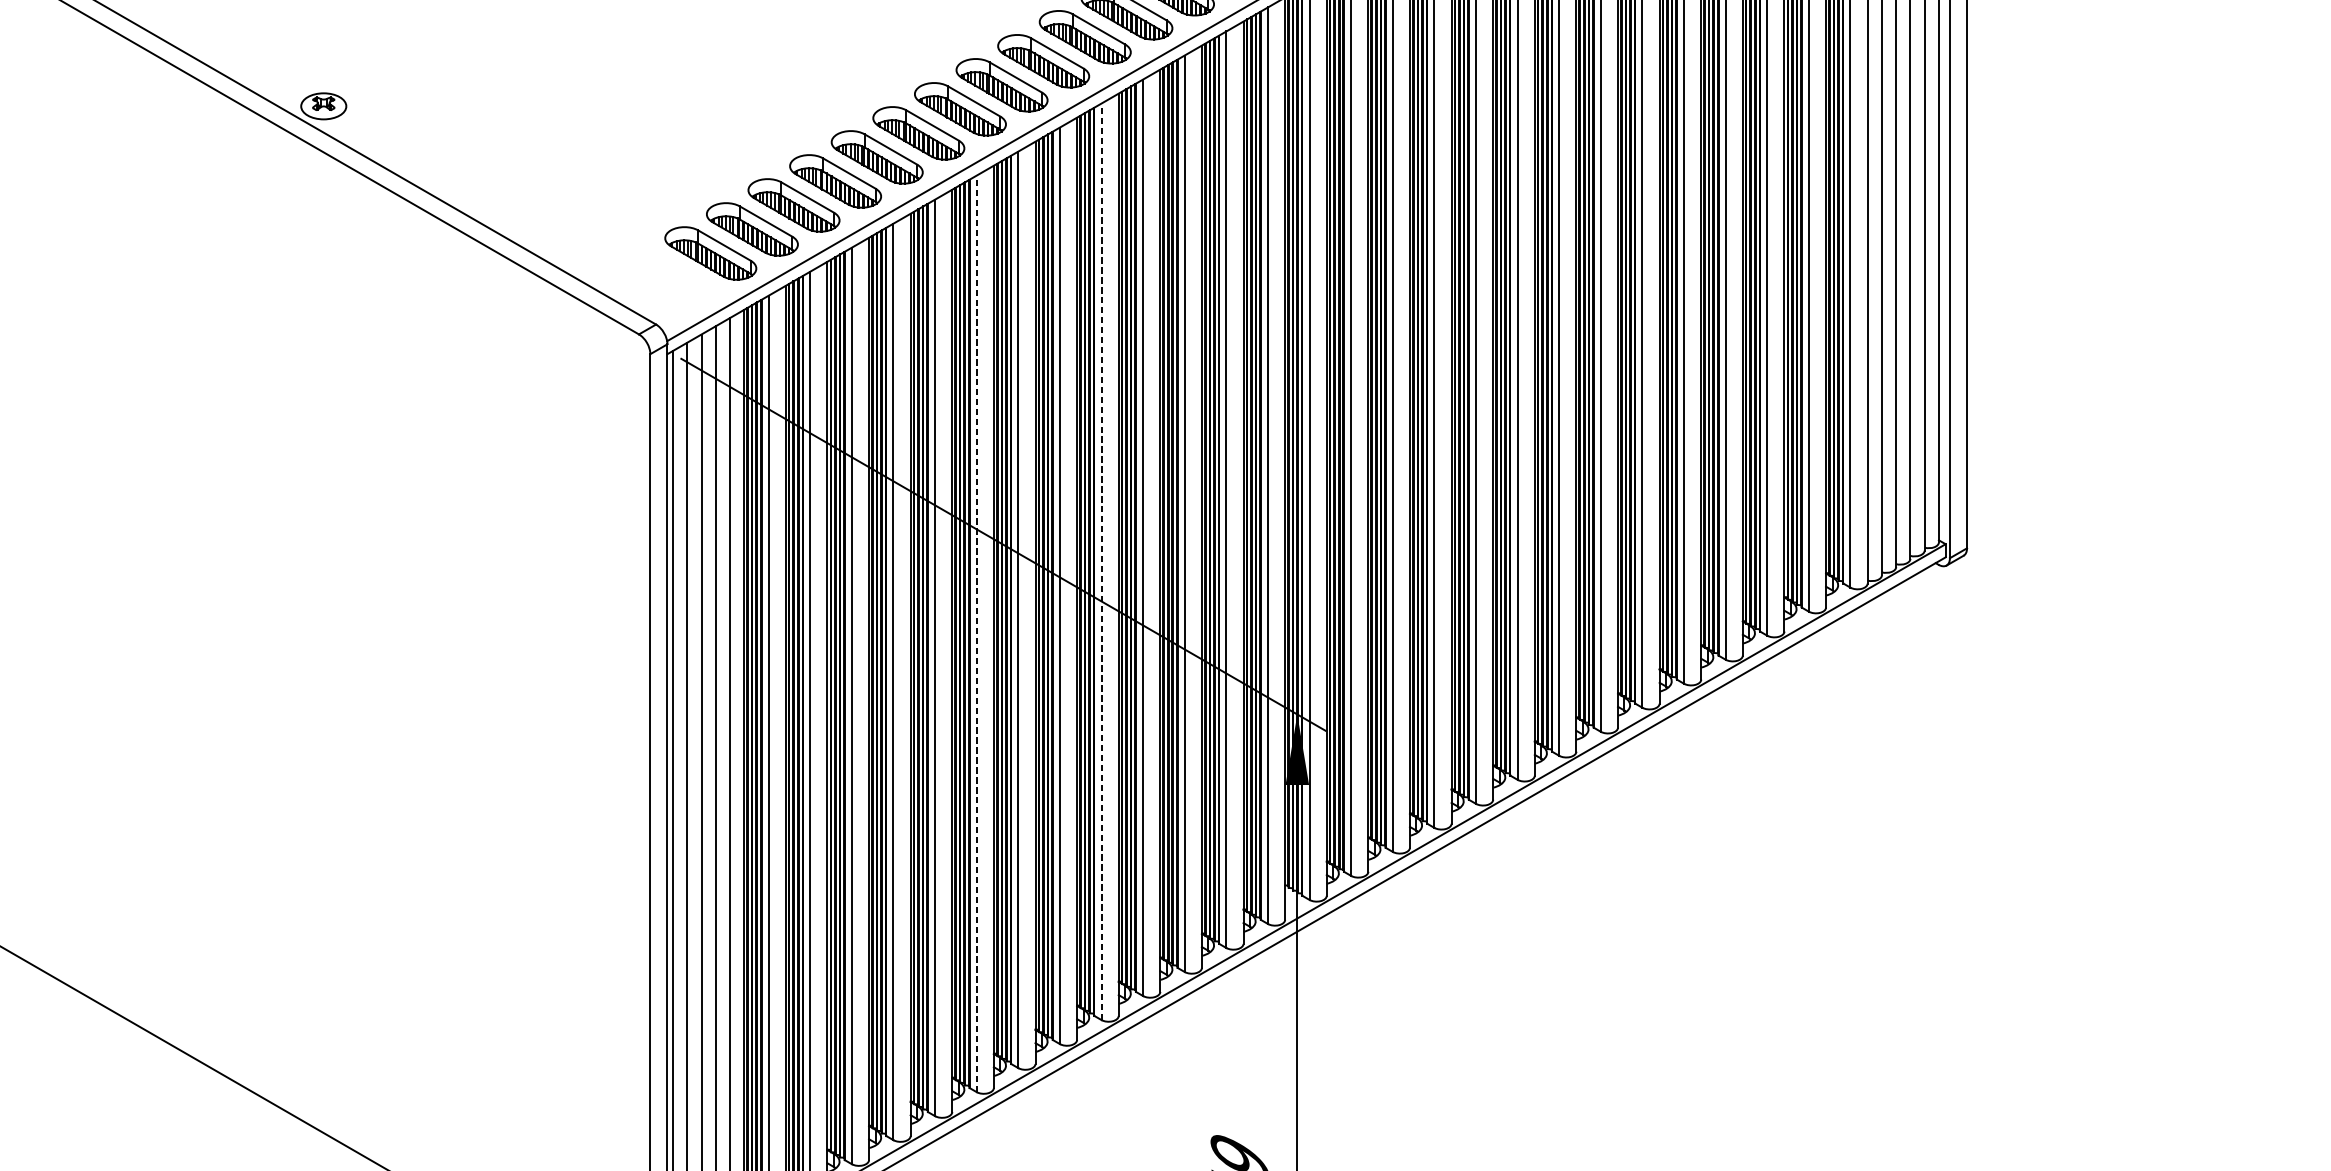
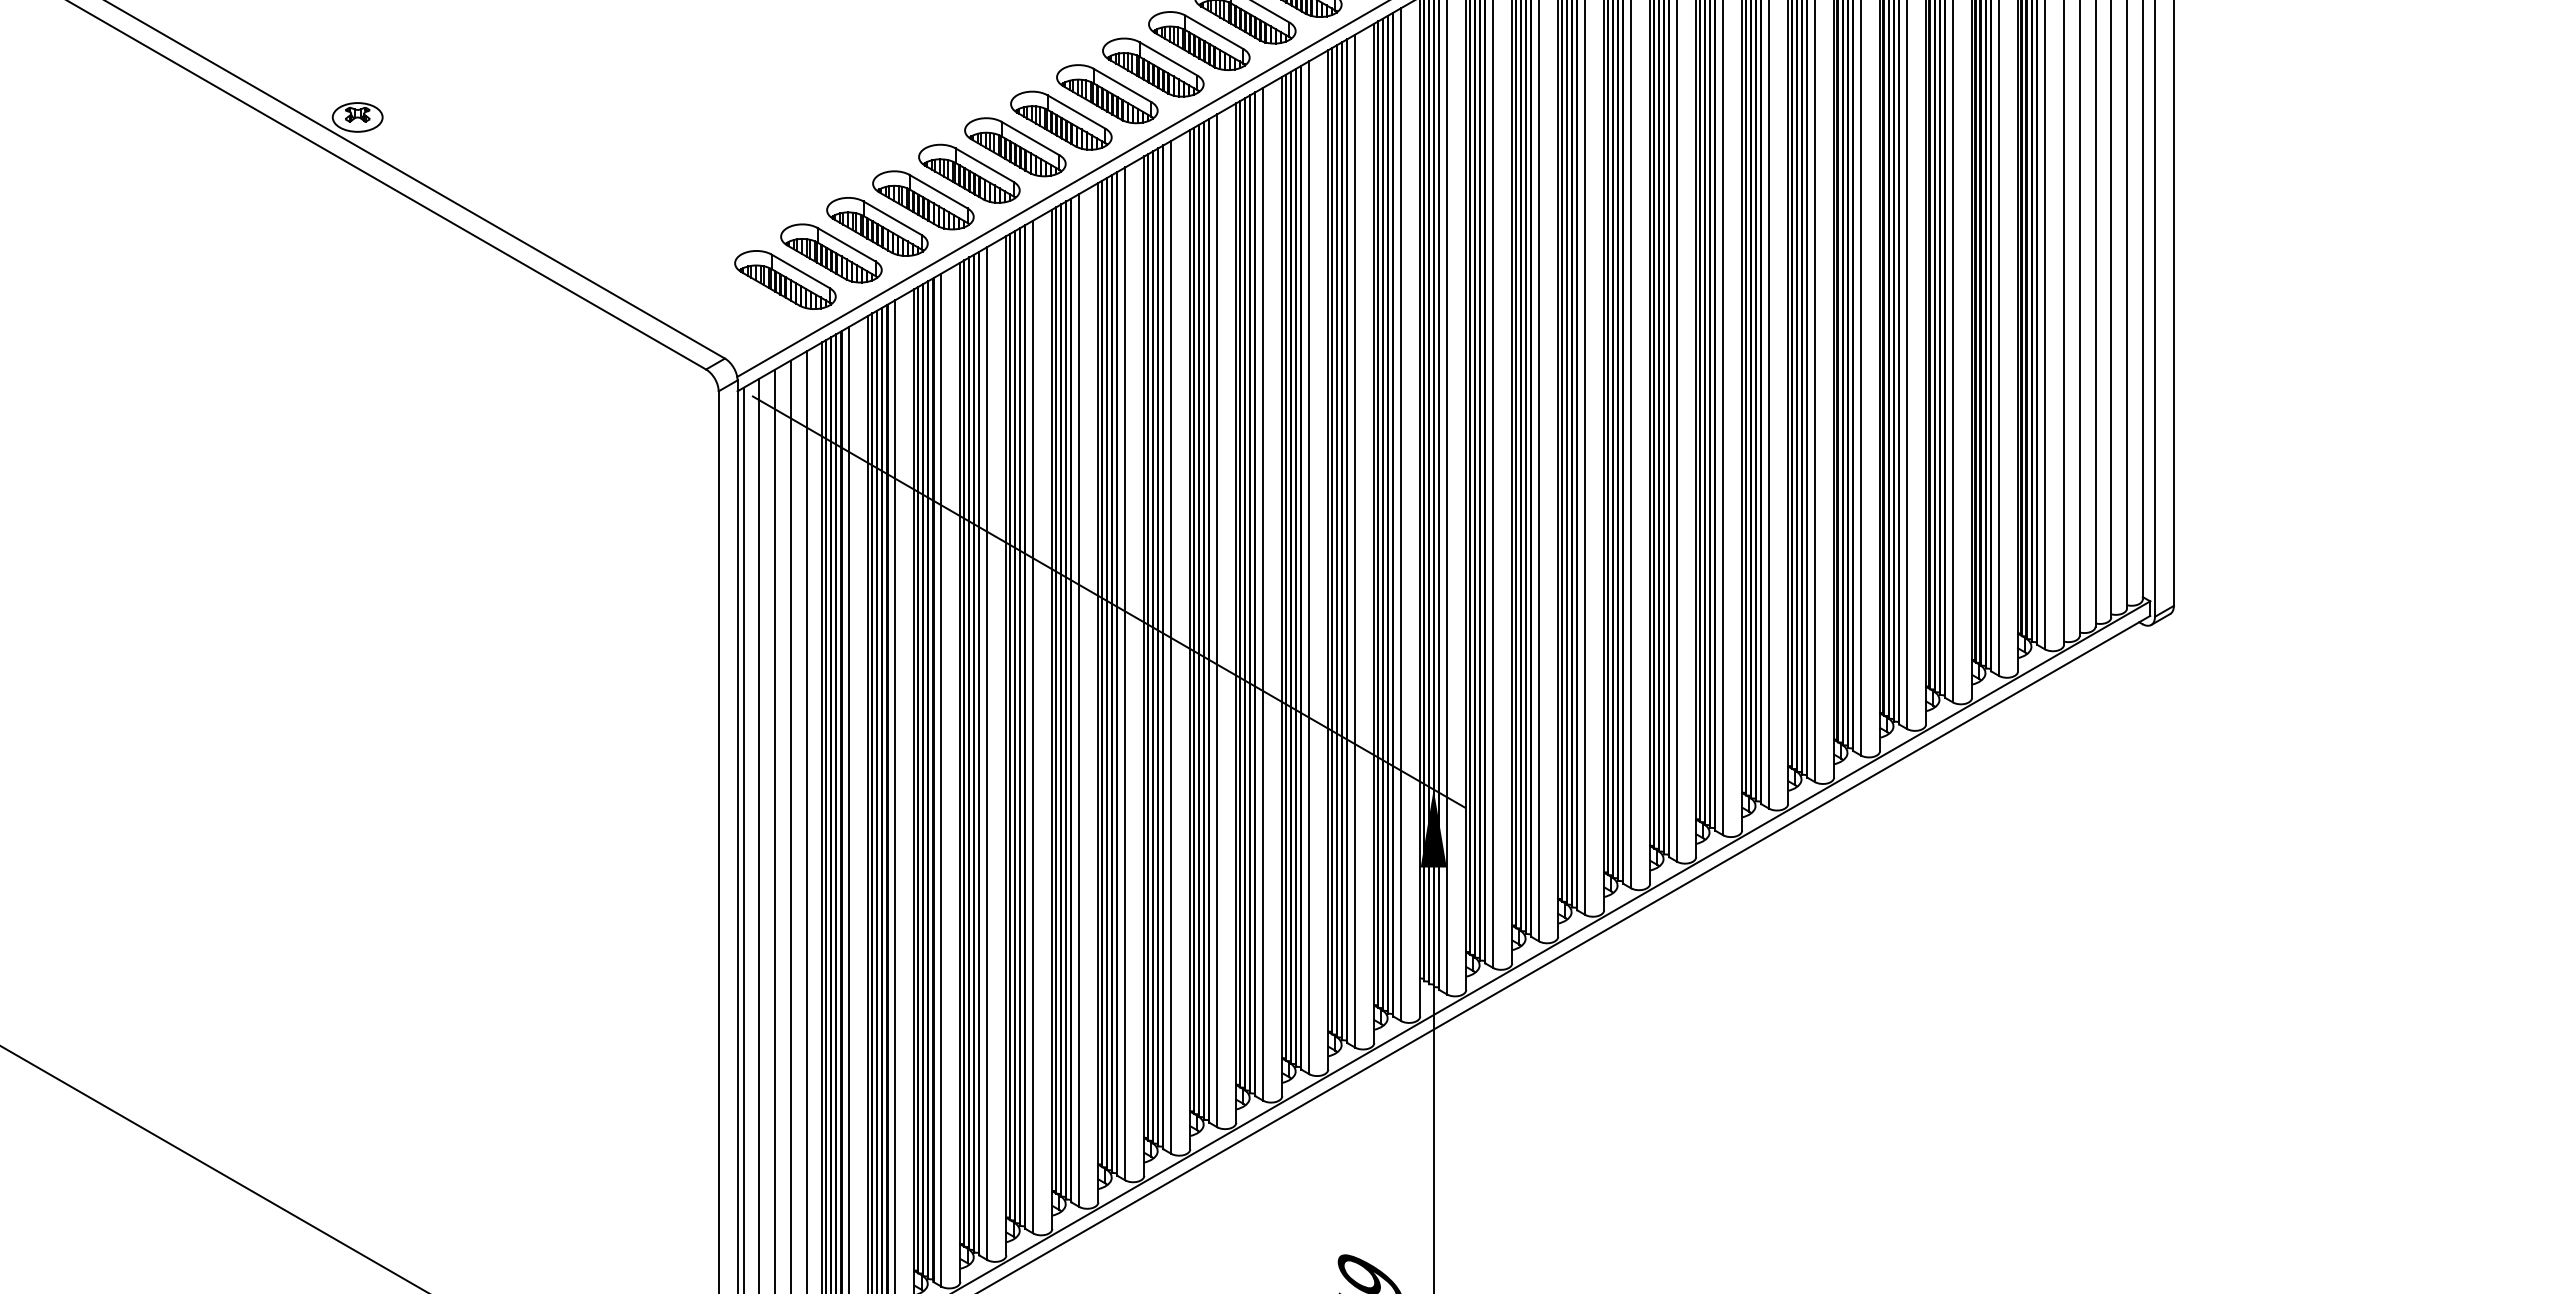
line: (1101, 561) -> (1217, 620), dashed -> solid
line: (976, 633) -> (1079, 699), dashed -> solid

